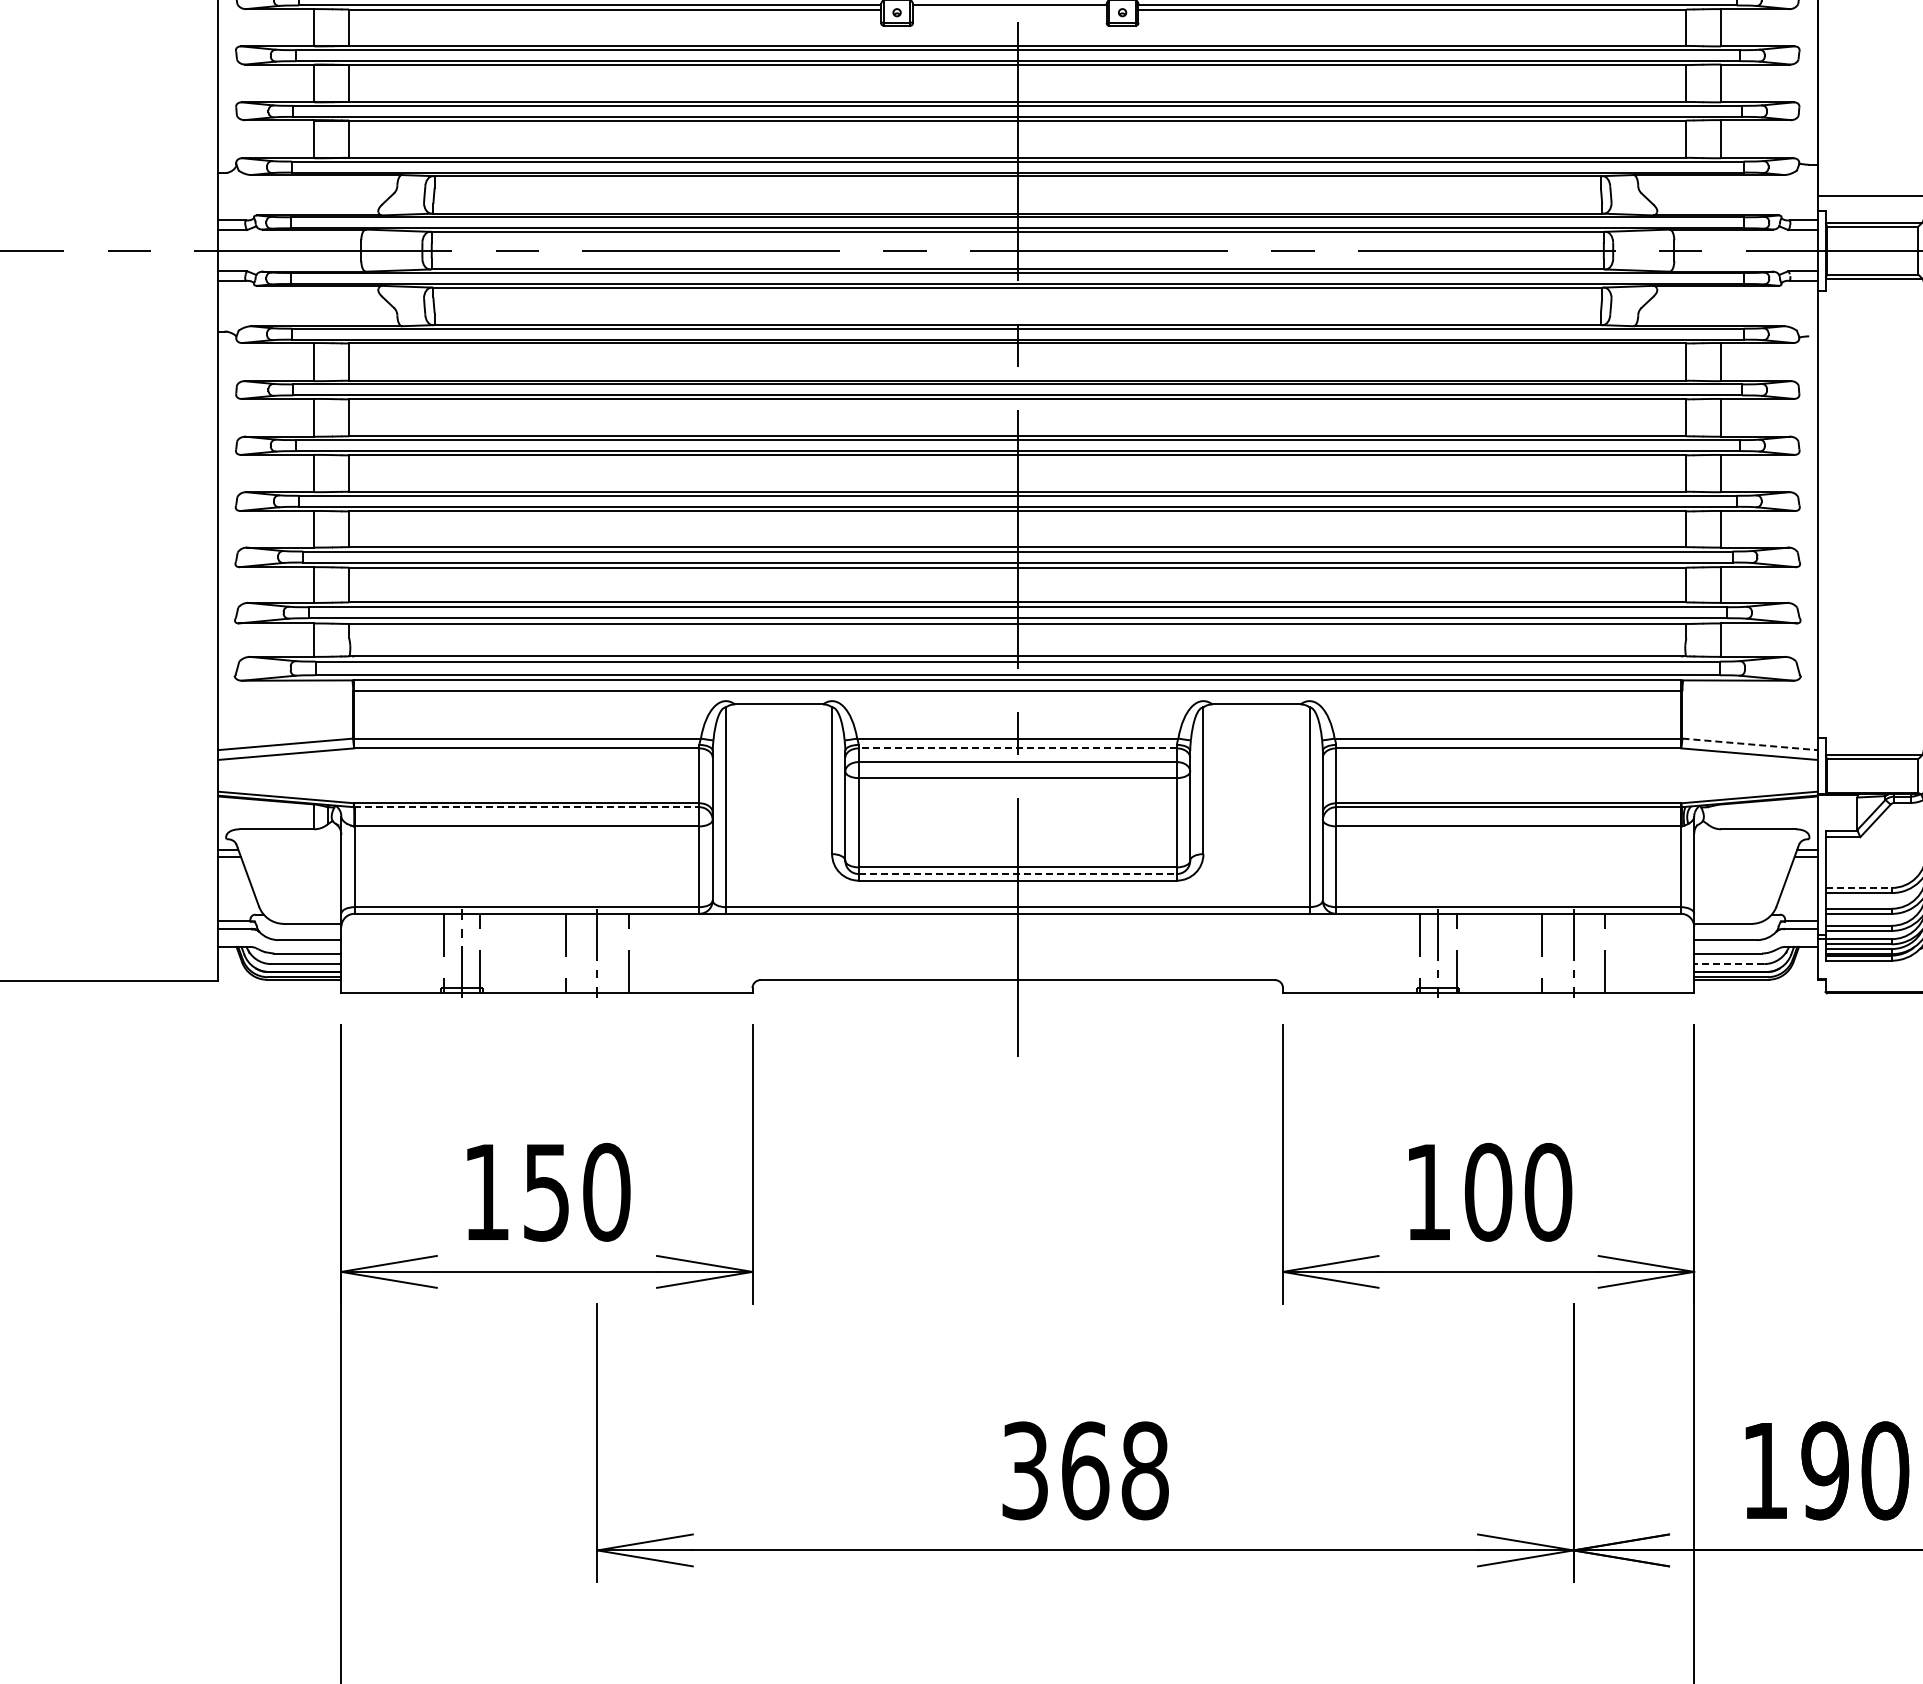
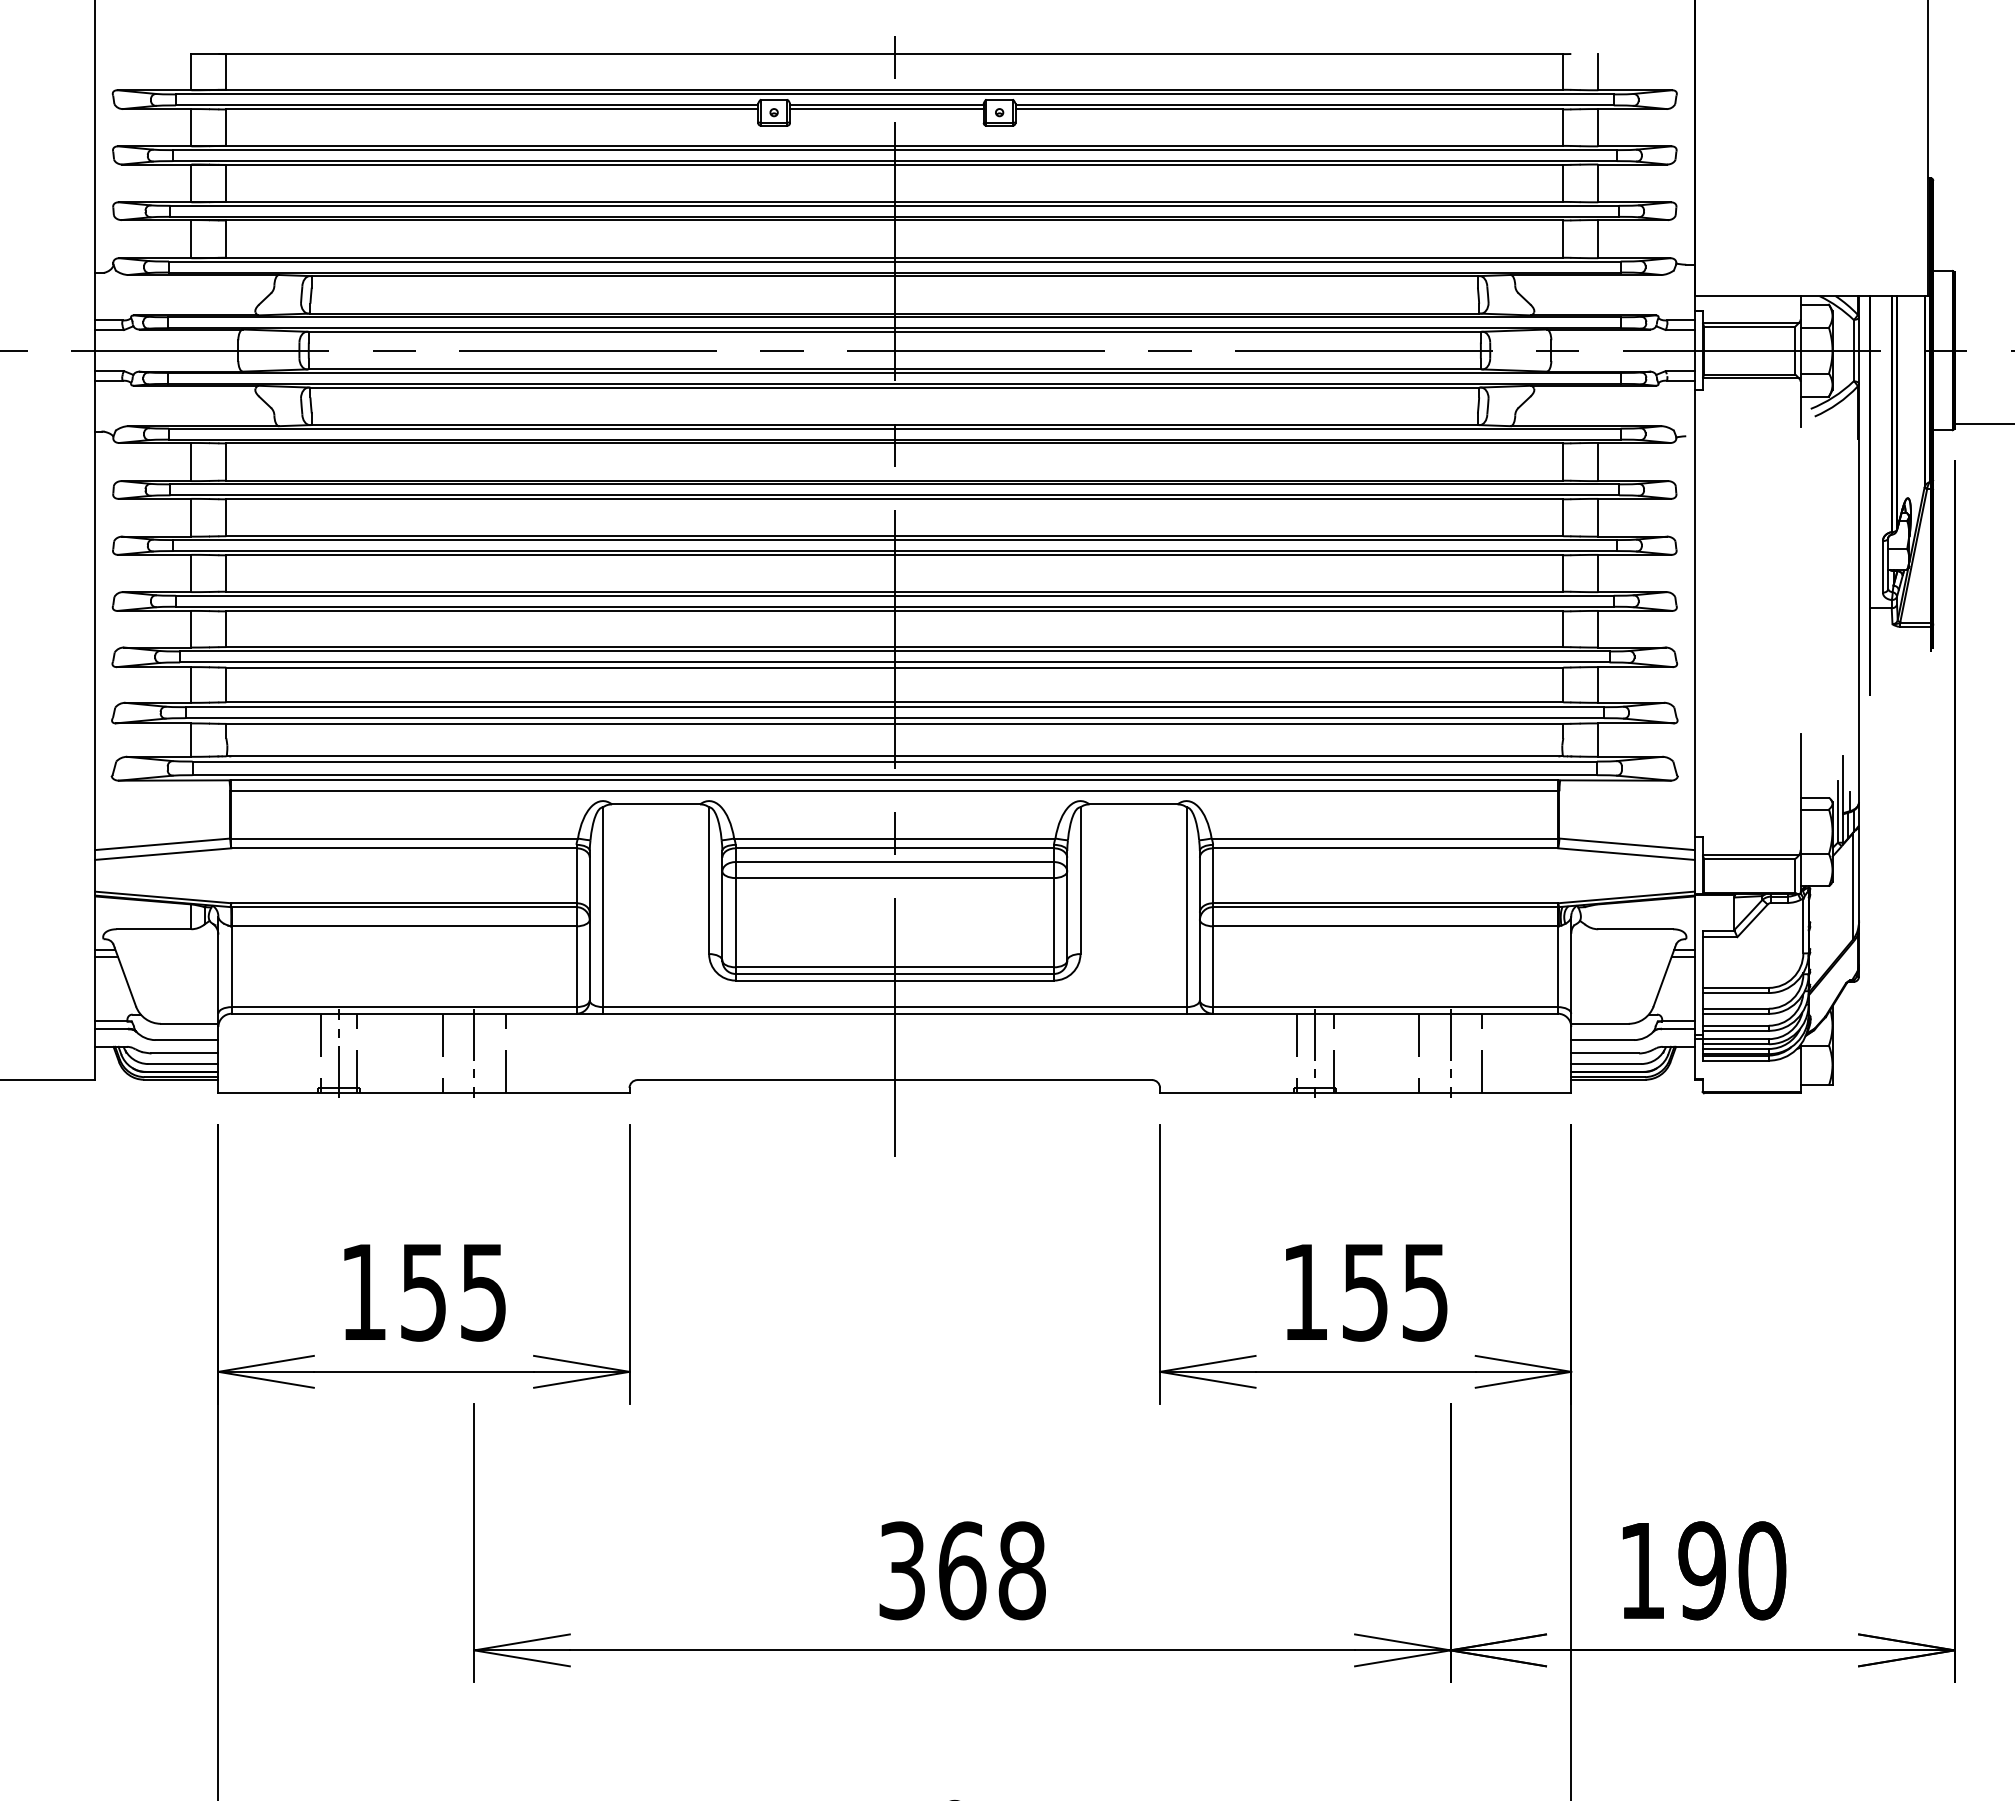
line: (1009, 9) -> (886, 109), added
line: (1750, 744) -> (1627, 844), dashed -> solid
line: (1017, 748) -> (894, 848), dashed -> solid
line: (526, 807) -> (403, 907), dashed -> solid
line: (1018, 873) -> (895, 973), dashed -> solid
line: (1859, 887) -> (1736, 987), dashed -> solid
line: (1729, 964) -> (1606, 1064), dashed -> solid
text: (606, 1191) -> (483, 1291), 150 -> 155
text: (1518, 1191) -> (1395, 1291), 100 -> 155

